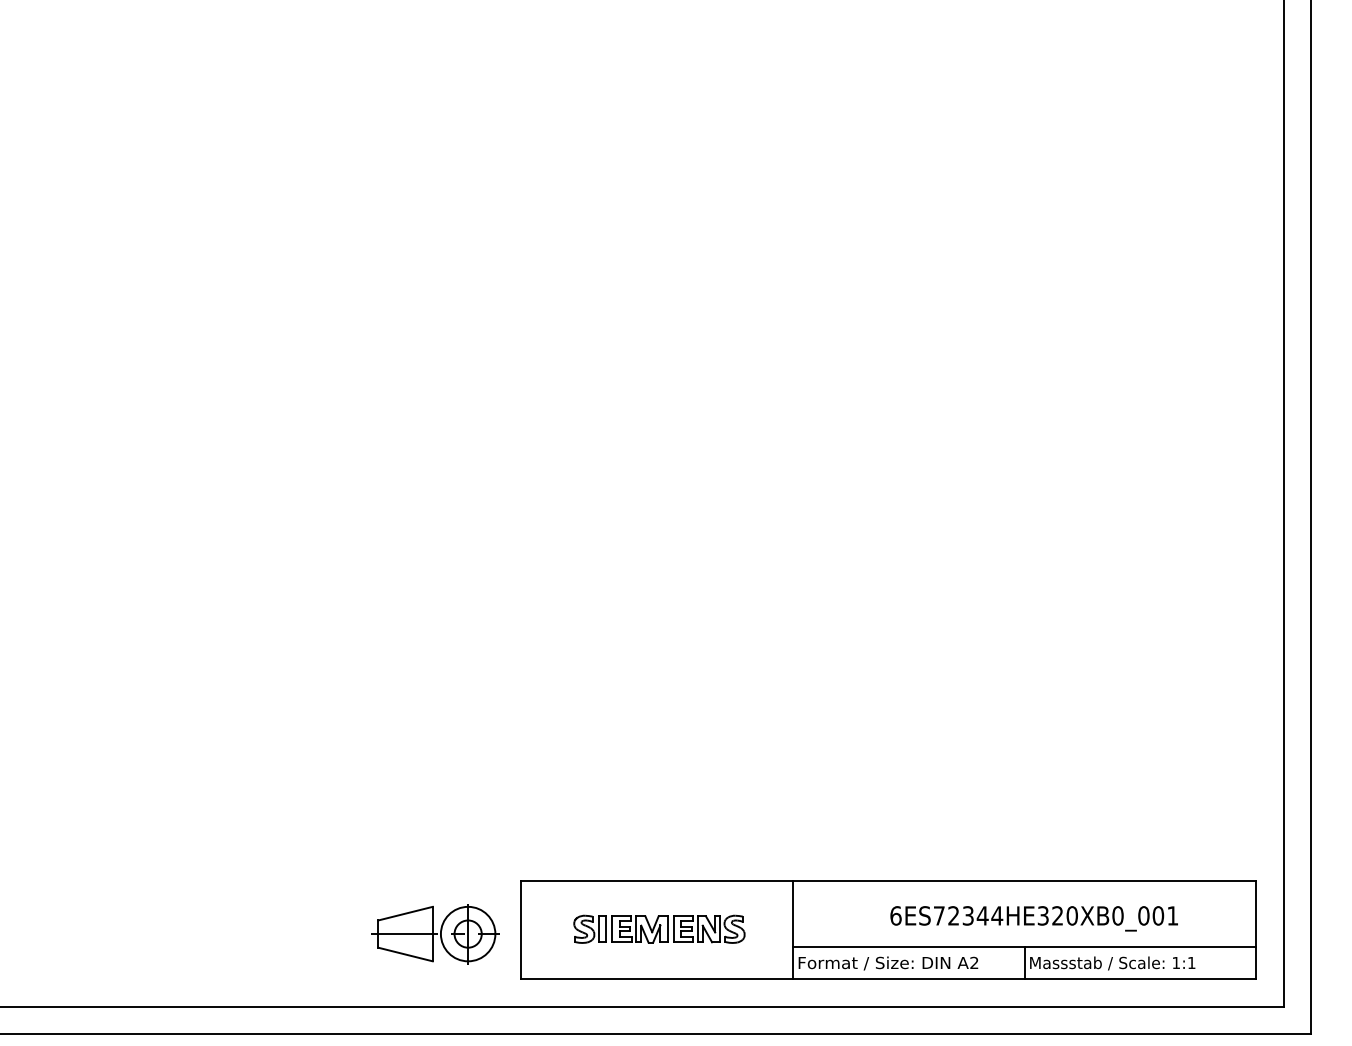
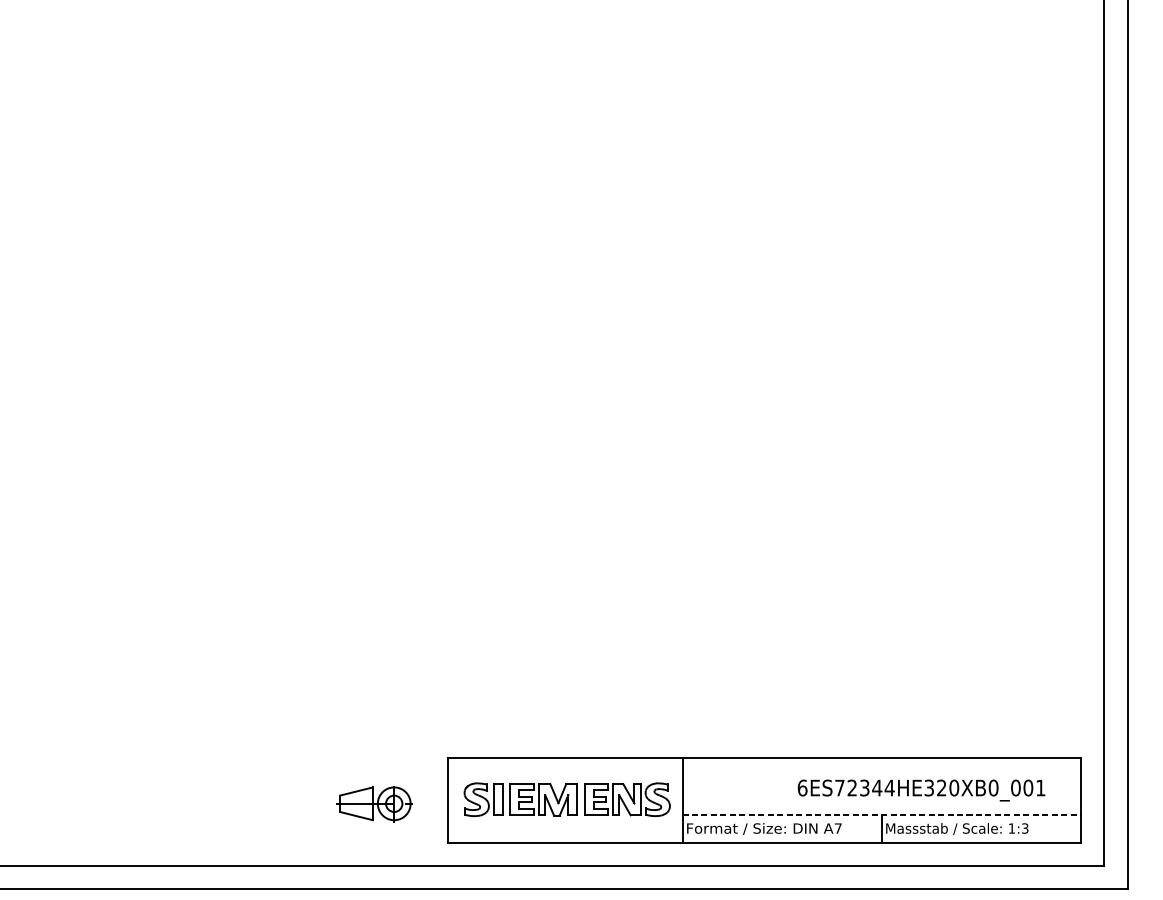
text: (1033, 918) -> (920, 790), moved
part: (659, 928) -> (567, 798), size x1.4
part: (435, 934) -> (374, 804), size x0.7
line: (1025, 946) -> (882, 814), solid -> dashed
text: (974, 962) -> (838, 828), A2 -> A7
text: (1191, 962) -> (1025, 828), 1:1 -> 1:3

